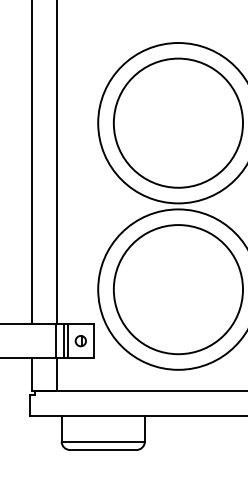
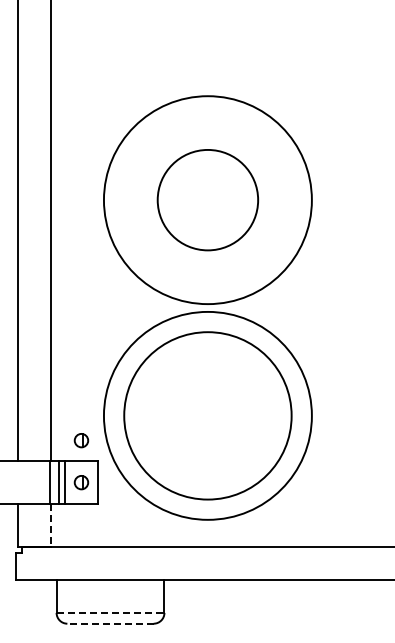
circle: (178, 122) -> (207, 199), size x0.6
part: (80, 308) -> (81, 440), added
line: (56, 374) -> (50, 525), solid -> dashed
line: (103, 441) -> (110, 612), solid -> dashed
line: (103, 449) -> (110, 623), solid -> dashed

